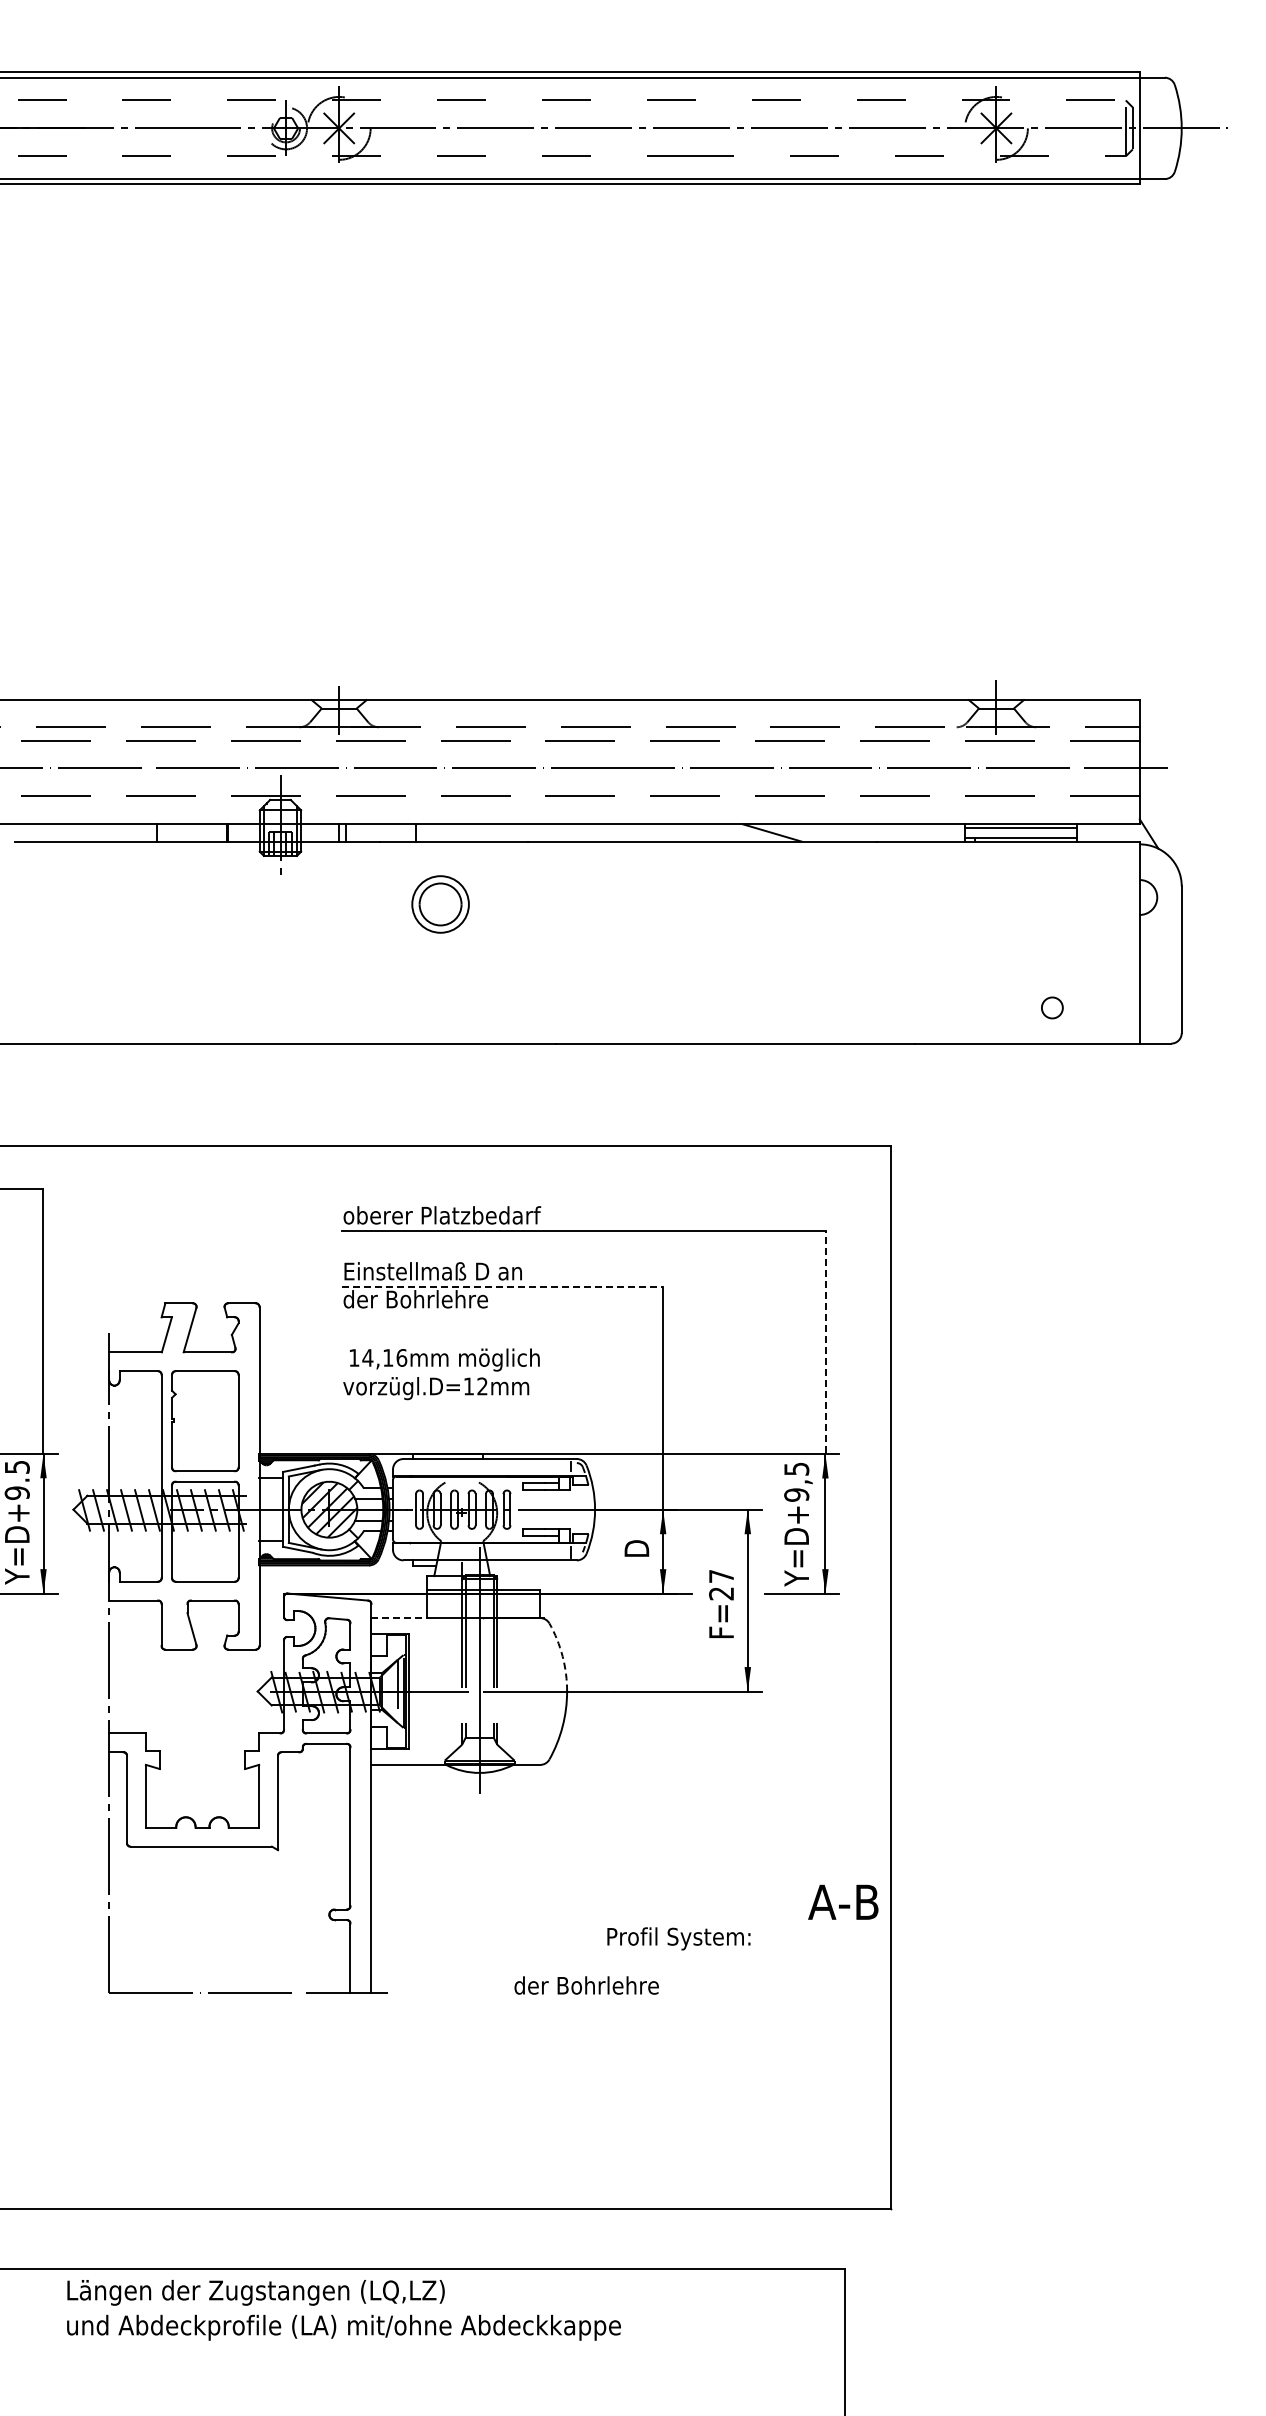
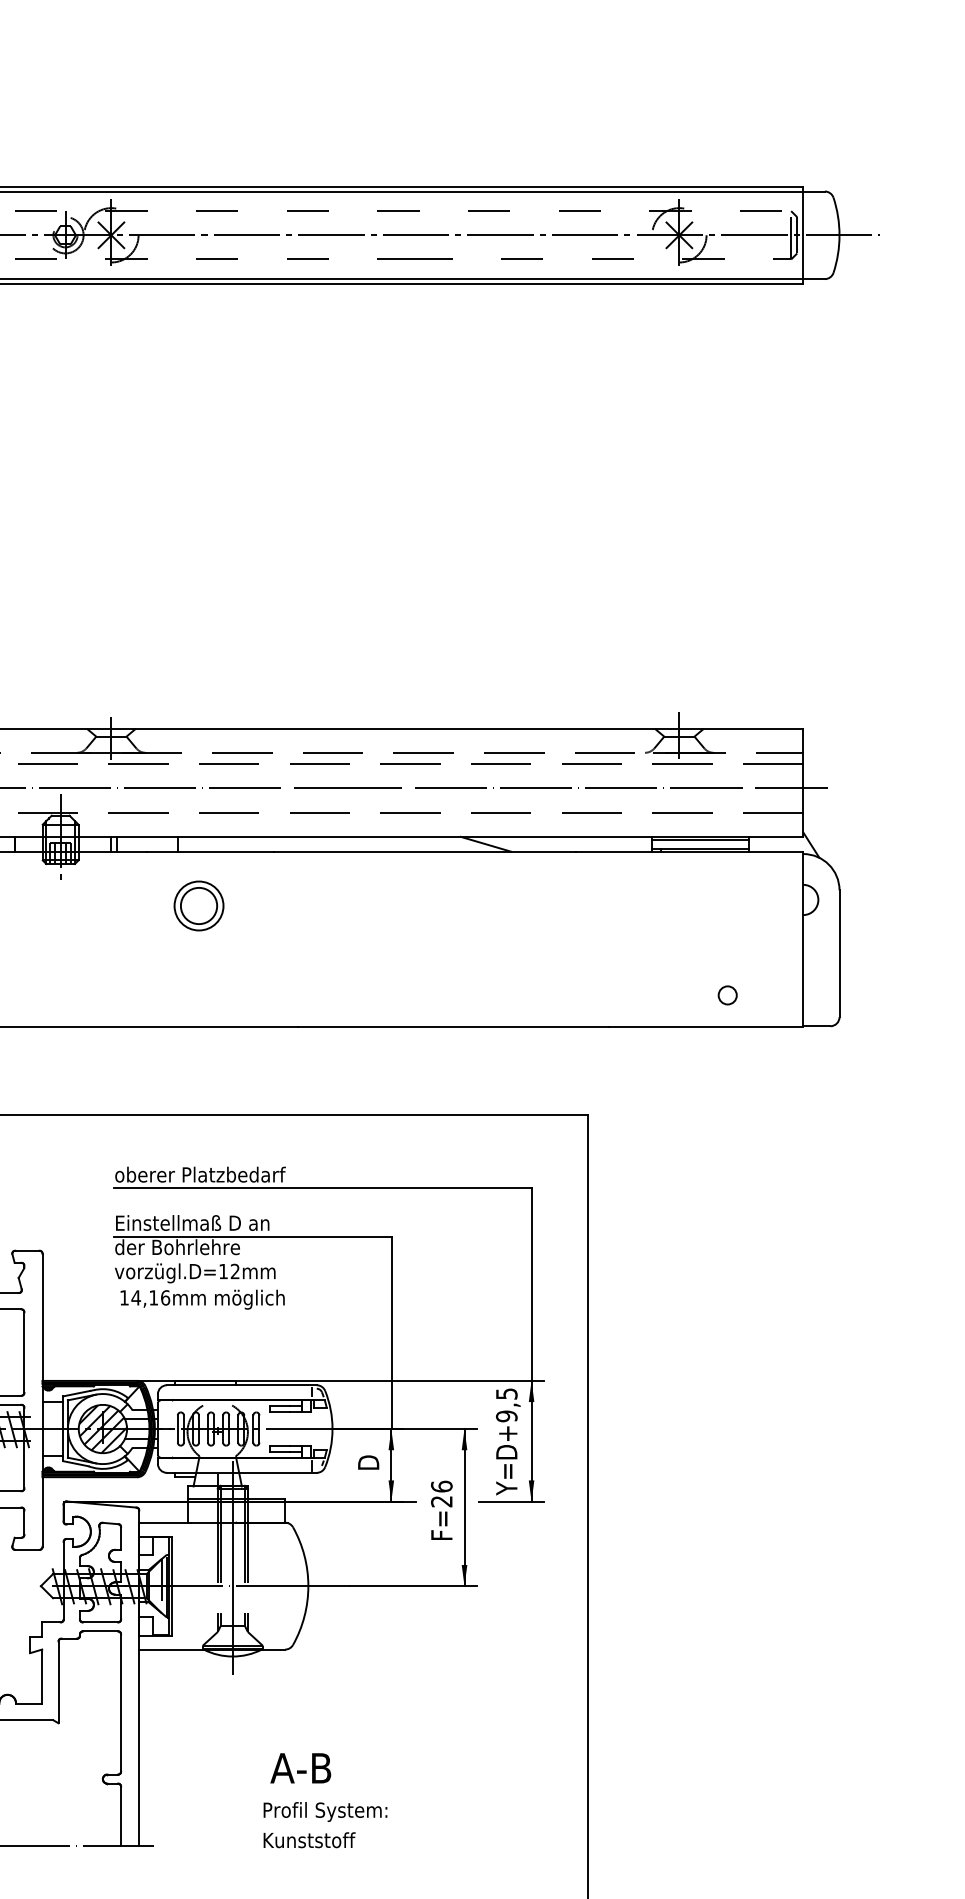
line: (503, 1287) -> (253, 1237), dashed -> solid
line: (826, 1342) -> (532, 1284), dashed -> solid
text: (436, 1388) -> (195, 1273), moved
text: (721, 1576) -> (441, 1486), F=27 -> F=26
line: (401, 1618) -> (165, 1523), dashed -> solid
arc: (562, 1656) -> (304, 1555), dashed -> solid
text: (843, 1901) -> (300, 1767), moved
text: (678, 1938) -> (325, 1811), moved
text: (586, 1985) -> (325, 1840), der Bohrlehre -> Kunststoff

